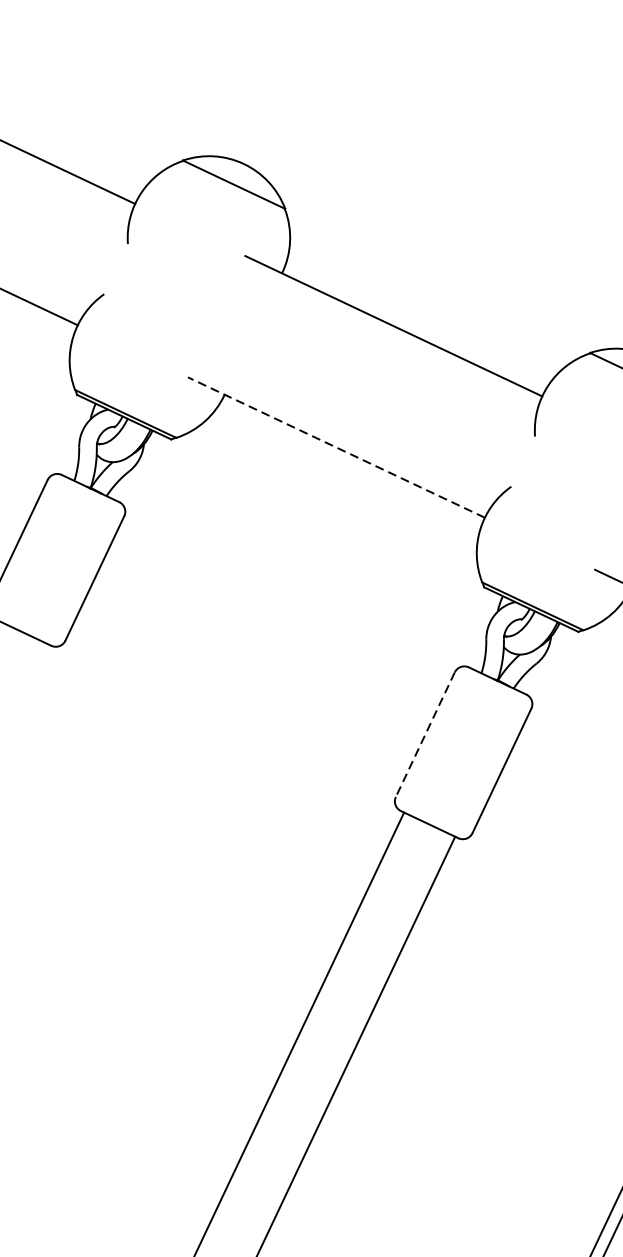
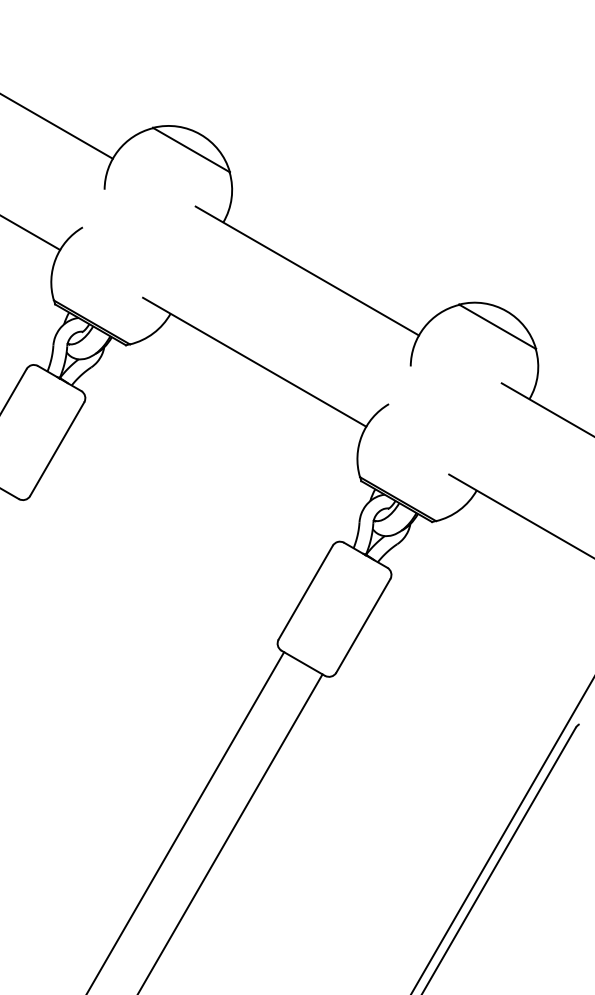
line: (336, 447) -> (254, 362), dashed -> solid
line: (425, 735) -> (305, 593), dashed -> solid

